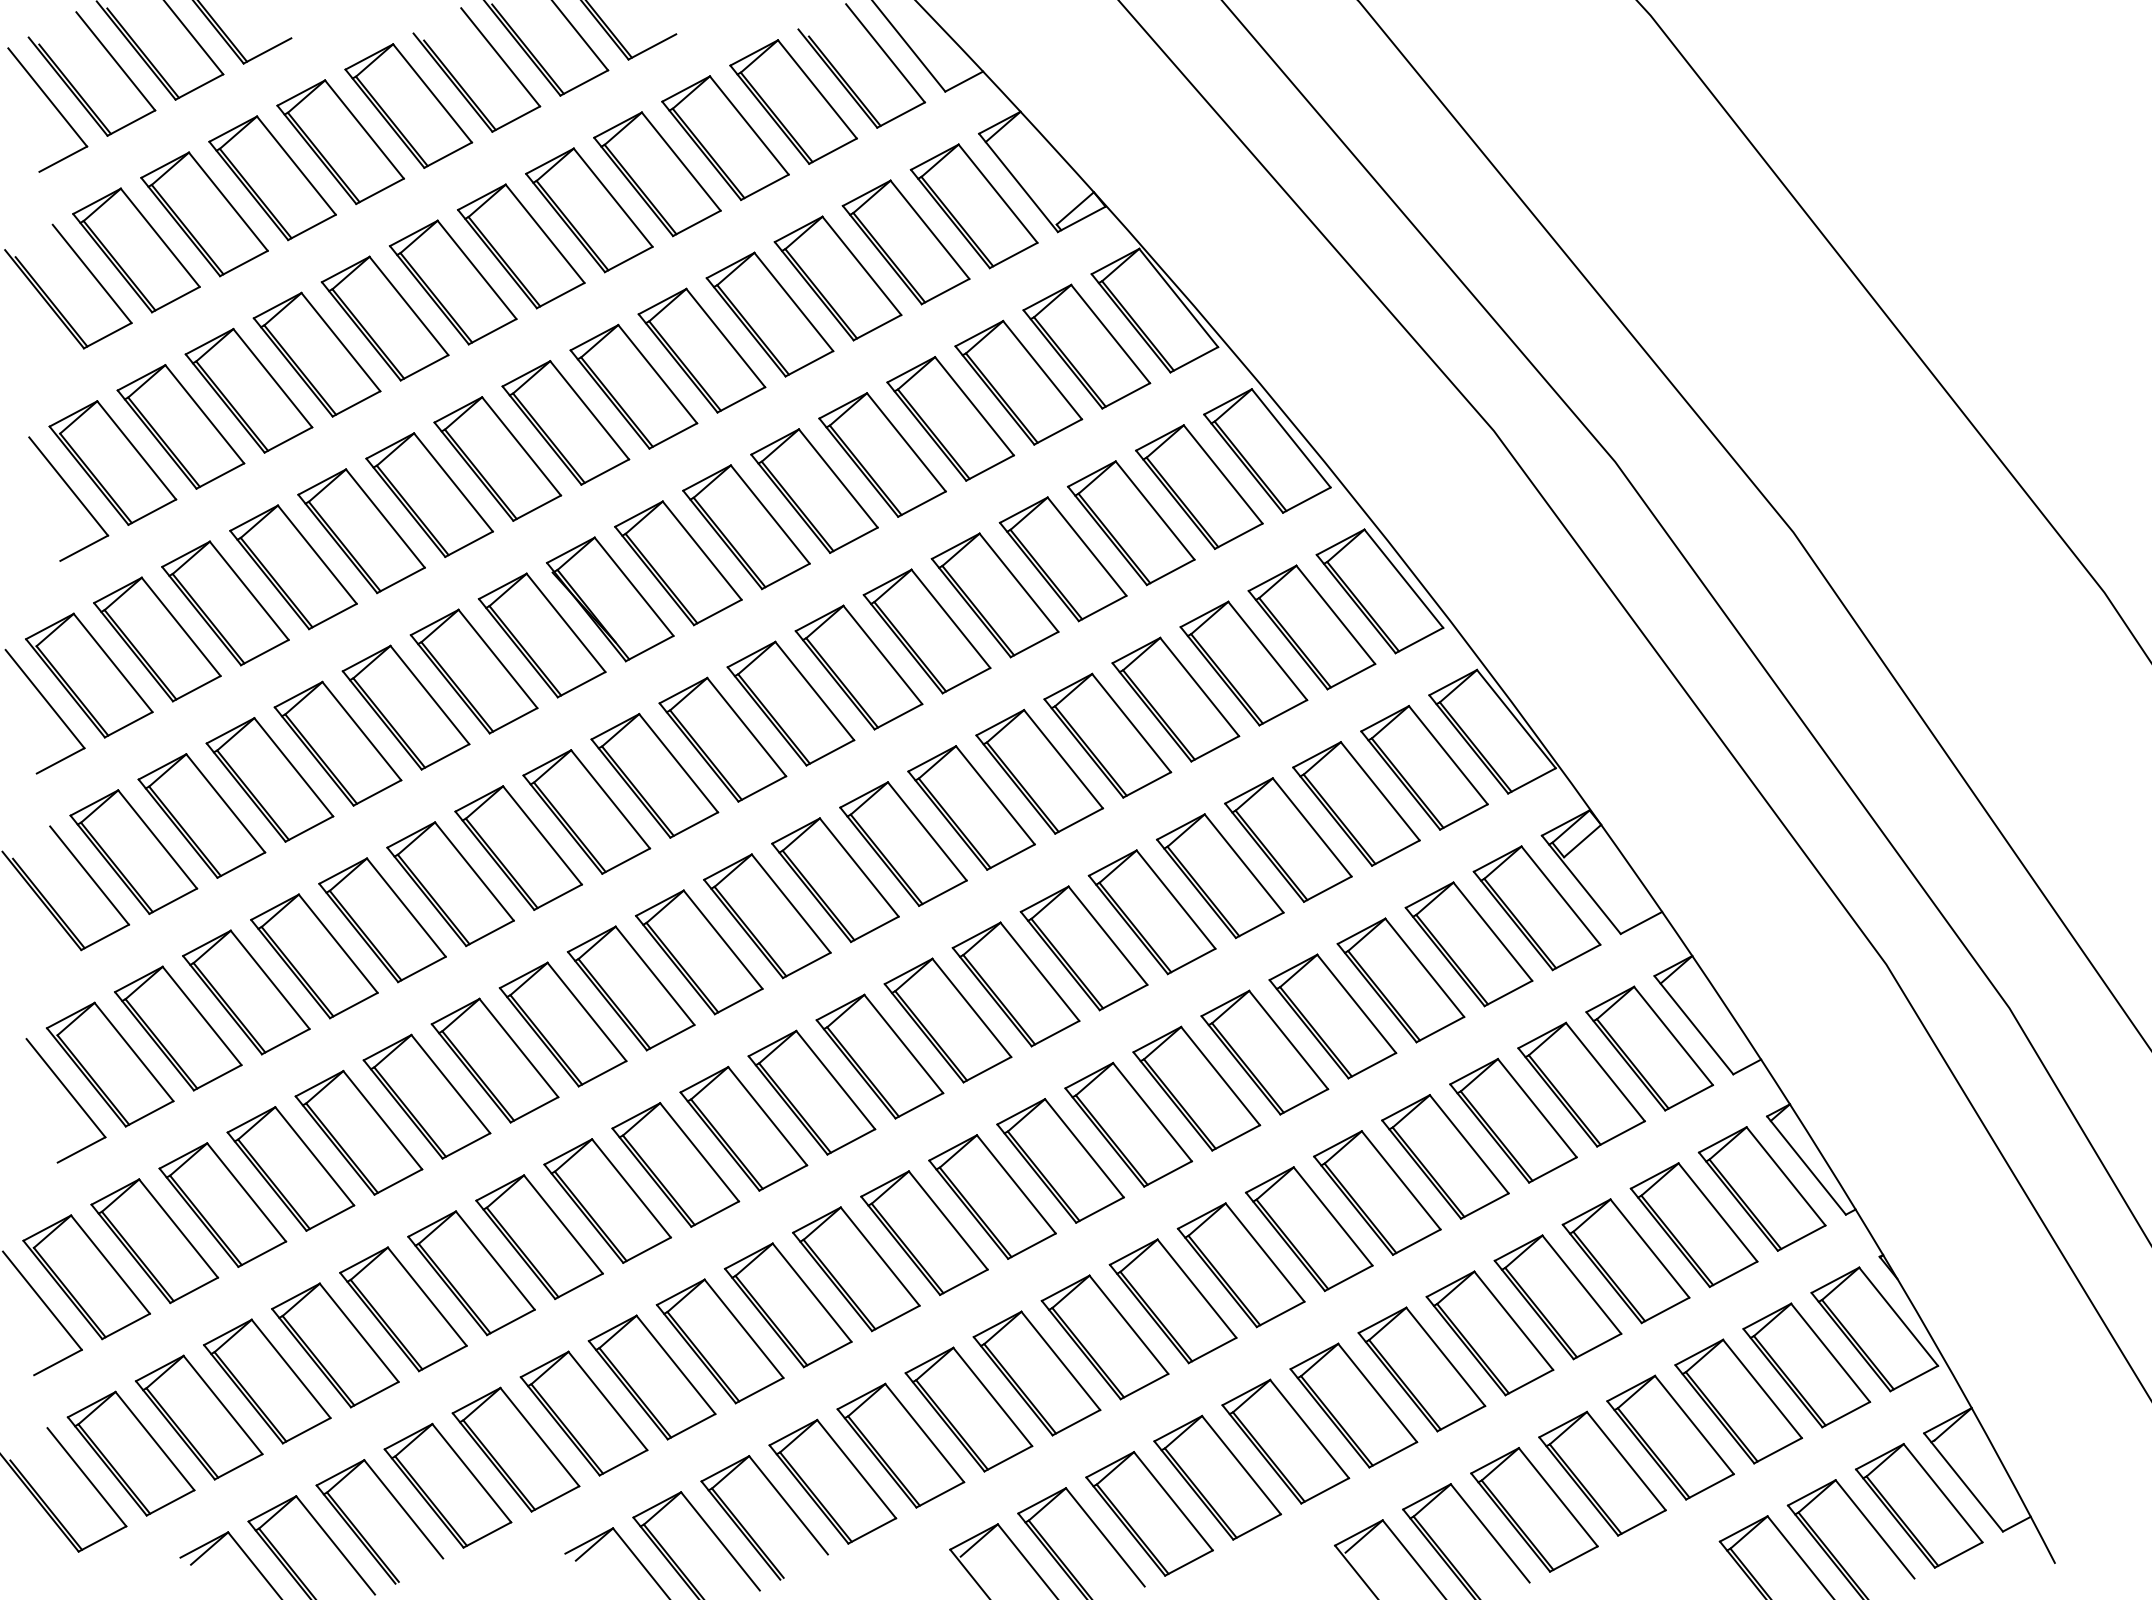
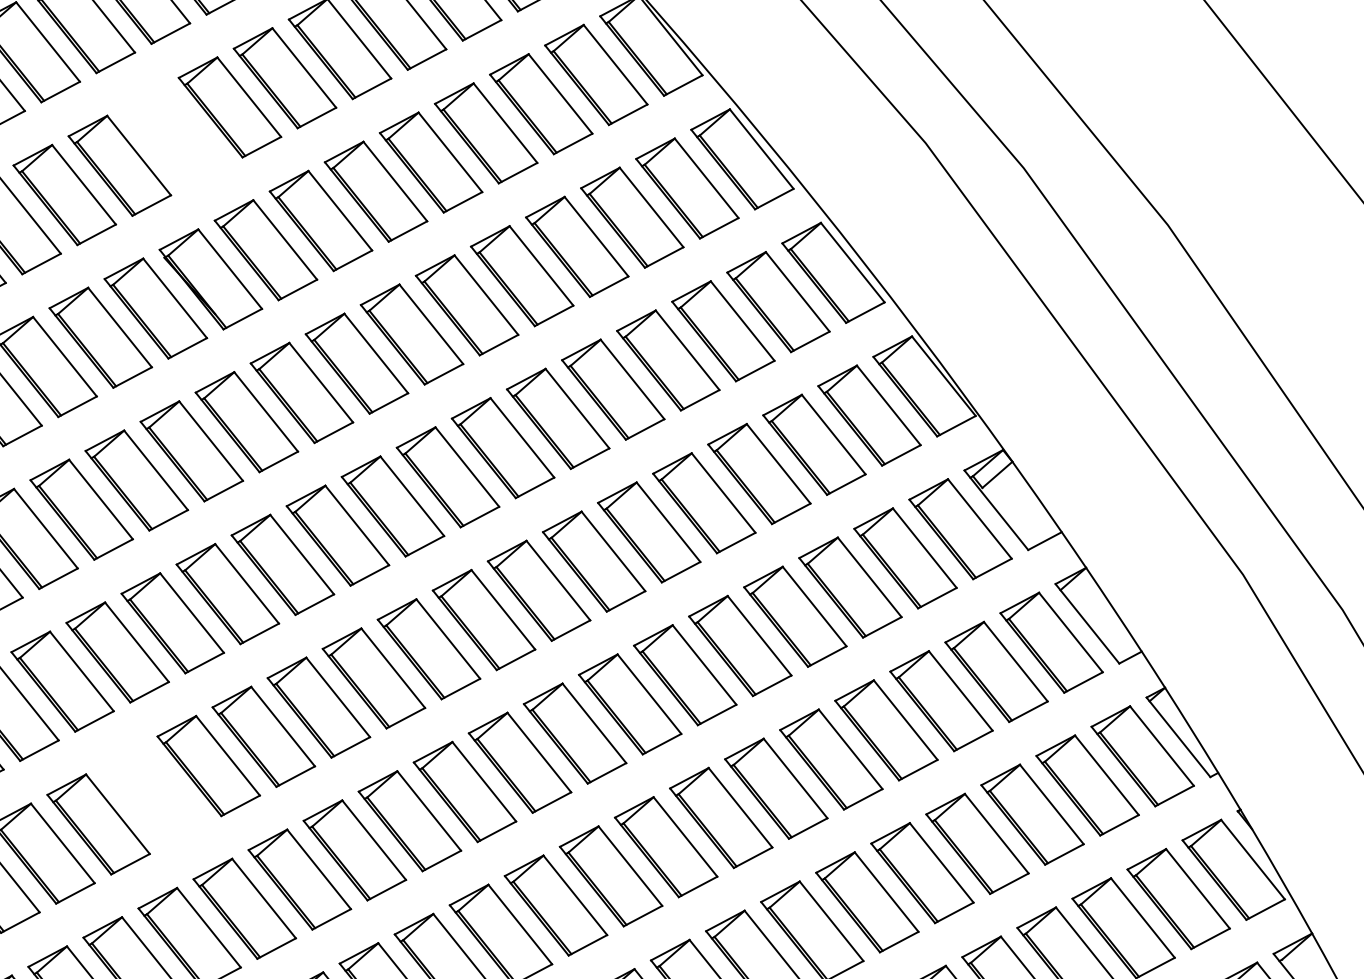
part: (565, 422) -> (174, 136), removed
part: (539, 1236) -> (153, 794), removed

